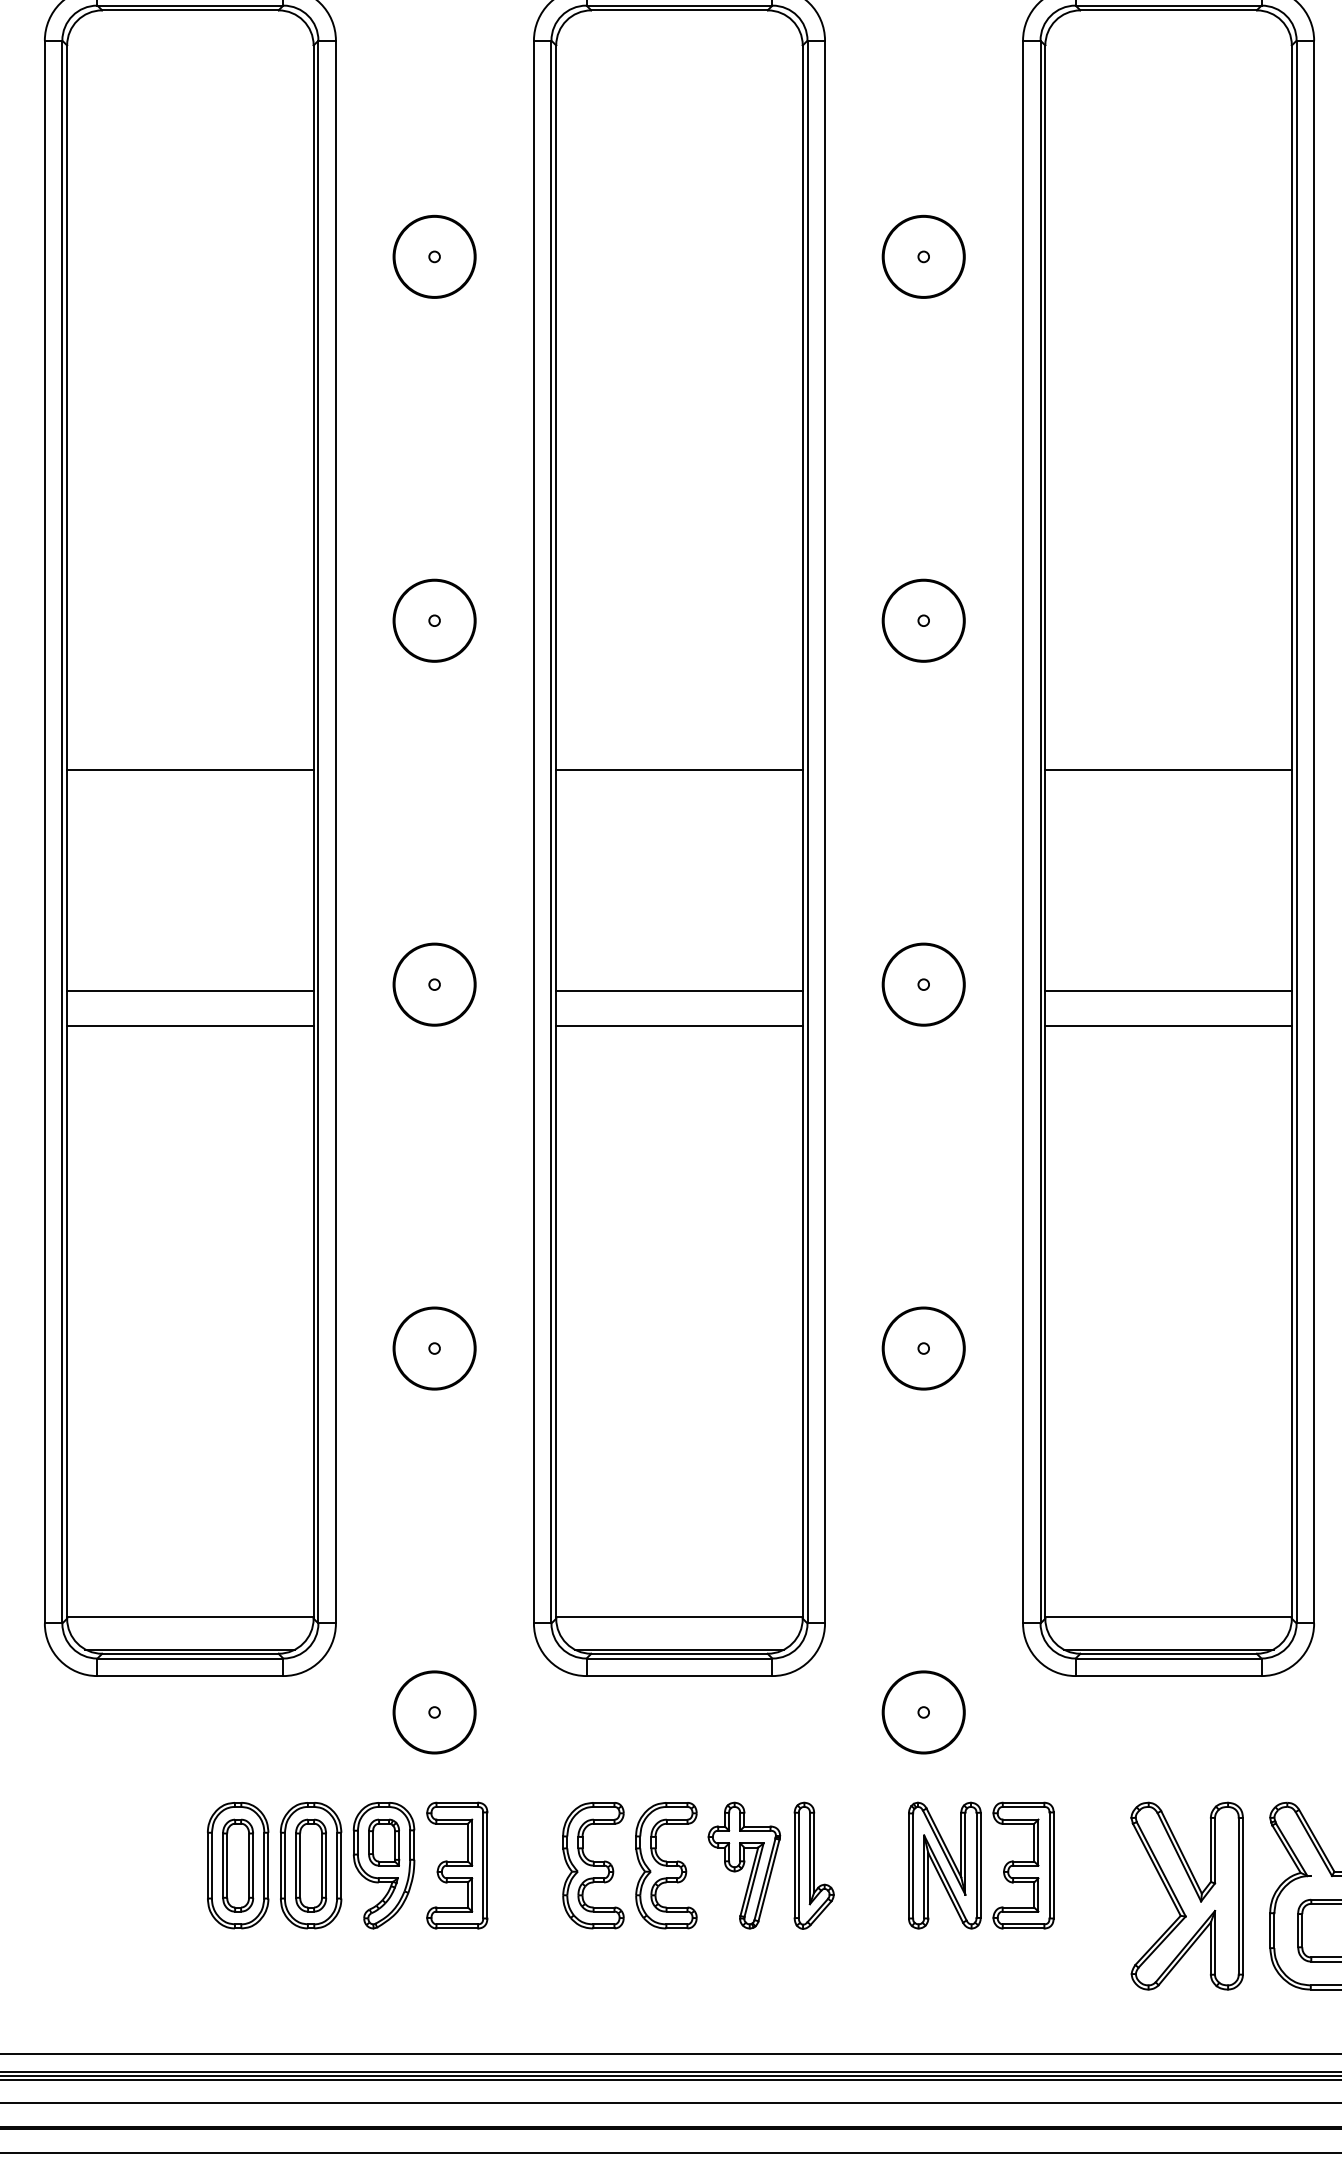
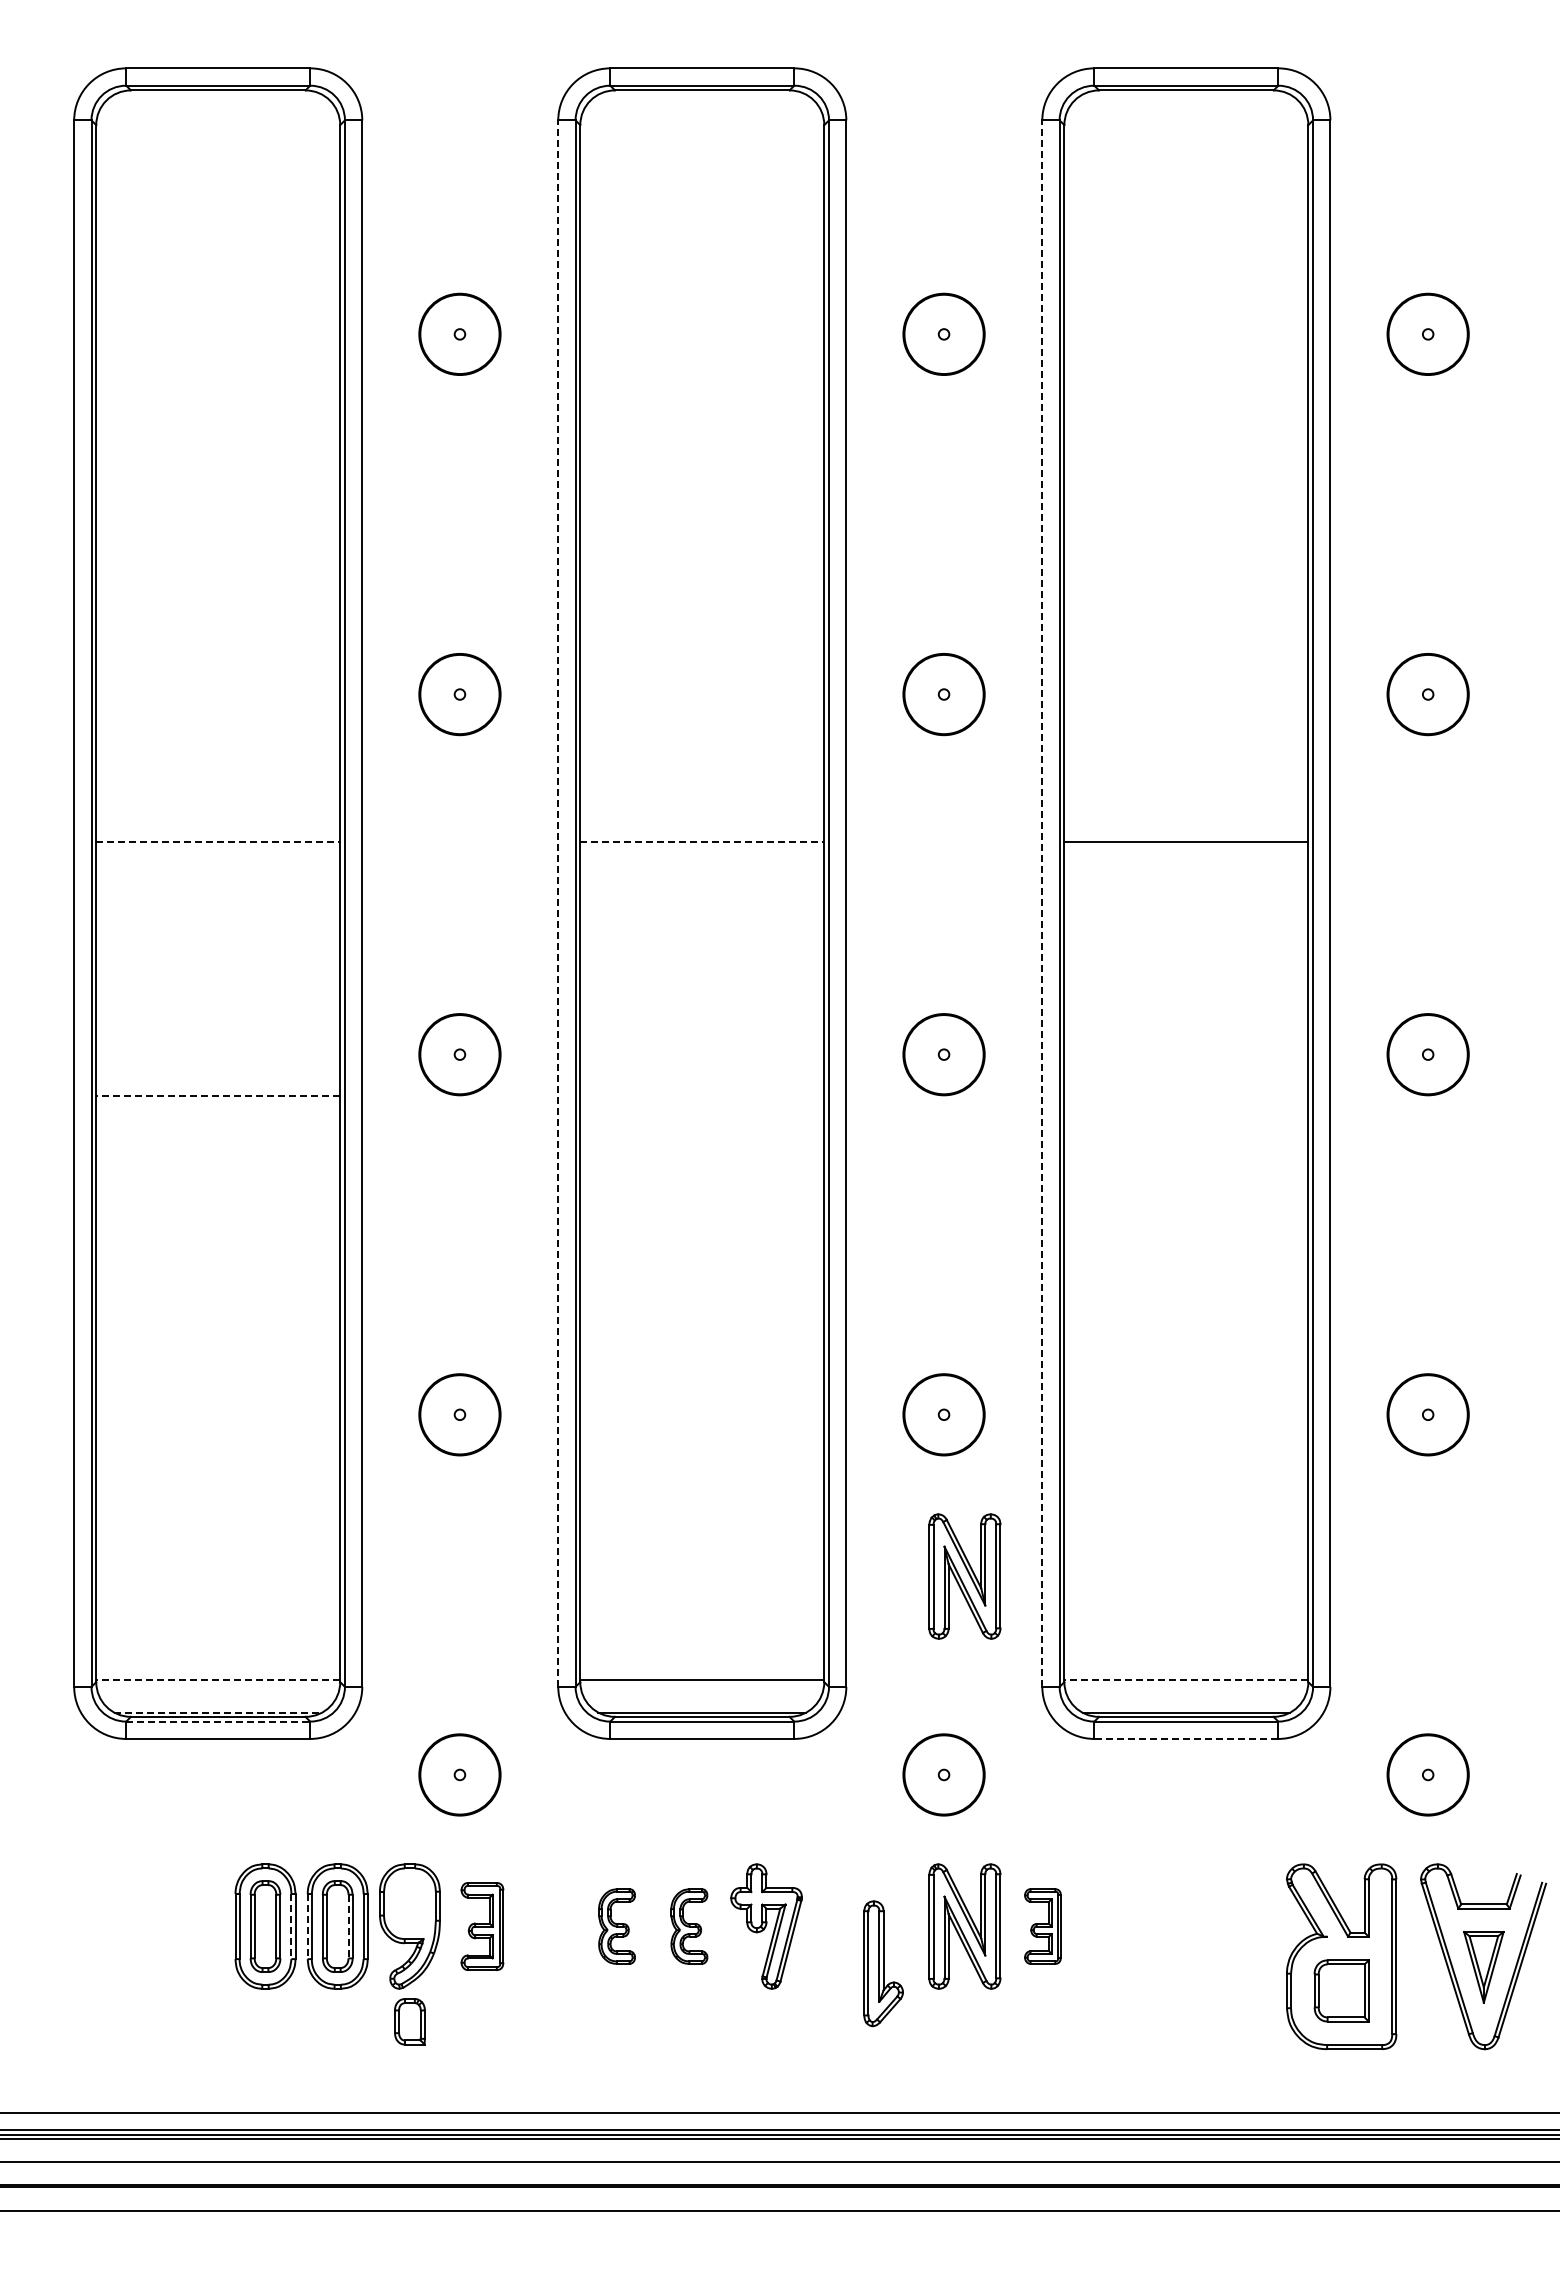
line: (190, 769) -> (218, 841), solid -> dashed
line: (679, 769) -> (702, 841), solid -> dashed
line: (534, 831) -> (558, 903), solid -> dashed
line: (1023, 831) -> (1042, 903), solid -> dashed
line: (190, 990) -> (218, 1060), removed
line: (679, 990) -> (702, 1060), removed
line: (1168, 990) -> (1186, 1060), removed
line: (190, 1025) -> (218, 1095), solid -> dashed
line: (679, 1025) -> (702, 1095), removed
line: (1168, 1025) -> (1186, 1095), removed
part: (944, 1511) -> (964, 1576), added
line: (190, 1617) -> (218, 1680), solid -> dashed
line: (1168, 1617) -> (1186, 1680), solid -> dashed
line: (190, 1649) -> (218, 1712), solid -> dashed
line: (190, 1658) -> (218, 1721), solid -> dashed
line: (1168, 1675) -> (1186, 1738), solid -> dashed
part: (383, 1842) -> (409, 2021), moved
line: (264, 1865) -> (291, 1926), solid -> dashed
line: (280, 1865) -> (307, 1926), solid -> dashed
line: (322, 1865) -> (348, 1926), solid -> dashed
part: (457, 1865) -> (482, 1926), size x0.7
part: (592, 1865) -> (616, 1926), size x0.6
part: (666, 1865) -> (689, 1926), size x0.6
part: (814, 1865) -> (883, 1963), moved
part: (1023, 1865) -> (1042, 1926), size x0.6
part: (1186, 1895) -> (1204, 1956), removed

